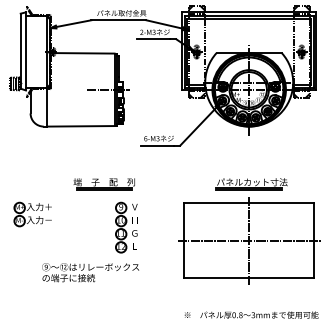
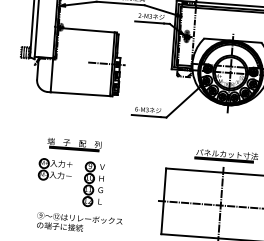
part: (103, 184) -> (73, 145), moved
part: (32, 214) -> (55, 170), moved
part: (126, 227) -> (93, 184), moved

